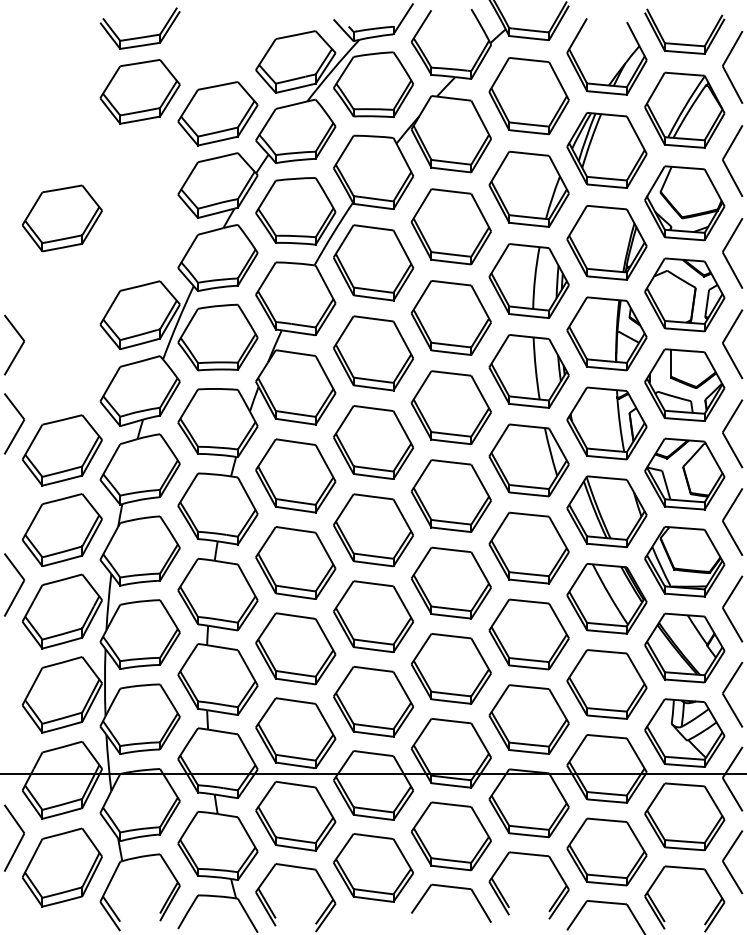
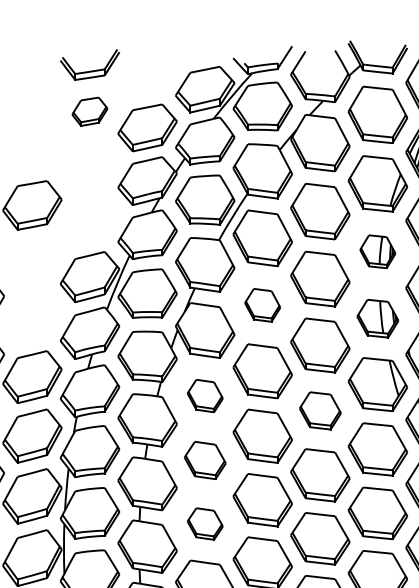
part: (139, 91) -> (89, 111), size x0.6
part: (528, 280) -> (377, 251), size x0.6
part: (373, 353) -> (262, 305), size x0.6
part: (528, 371) -> (377, 318), size x0.7
part: (295, 475) -> (204, 395), size x0.6
part: (451, 495) -> (320, 410), size x0.7
part: (295, 562) -> (204, 460), size x0.7
part: (295, 648) -> (204, 523), size x0.6

